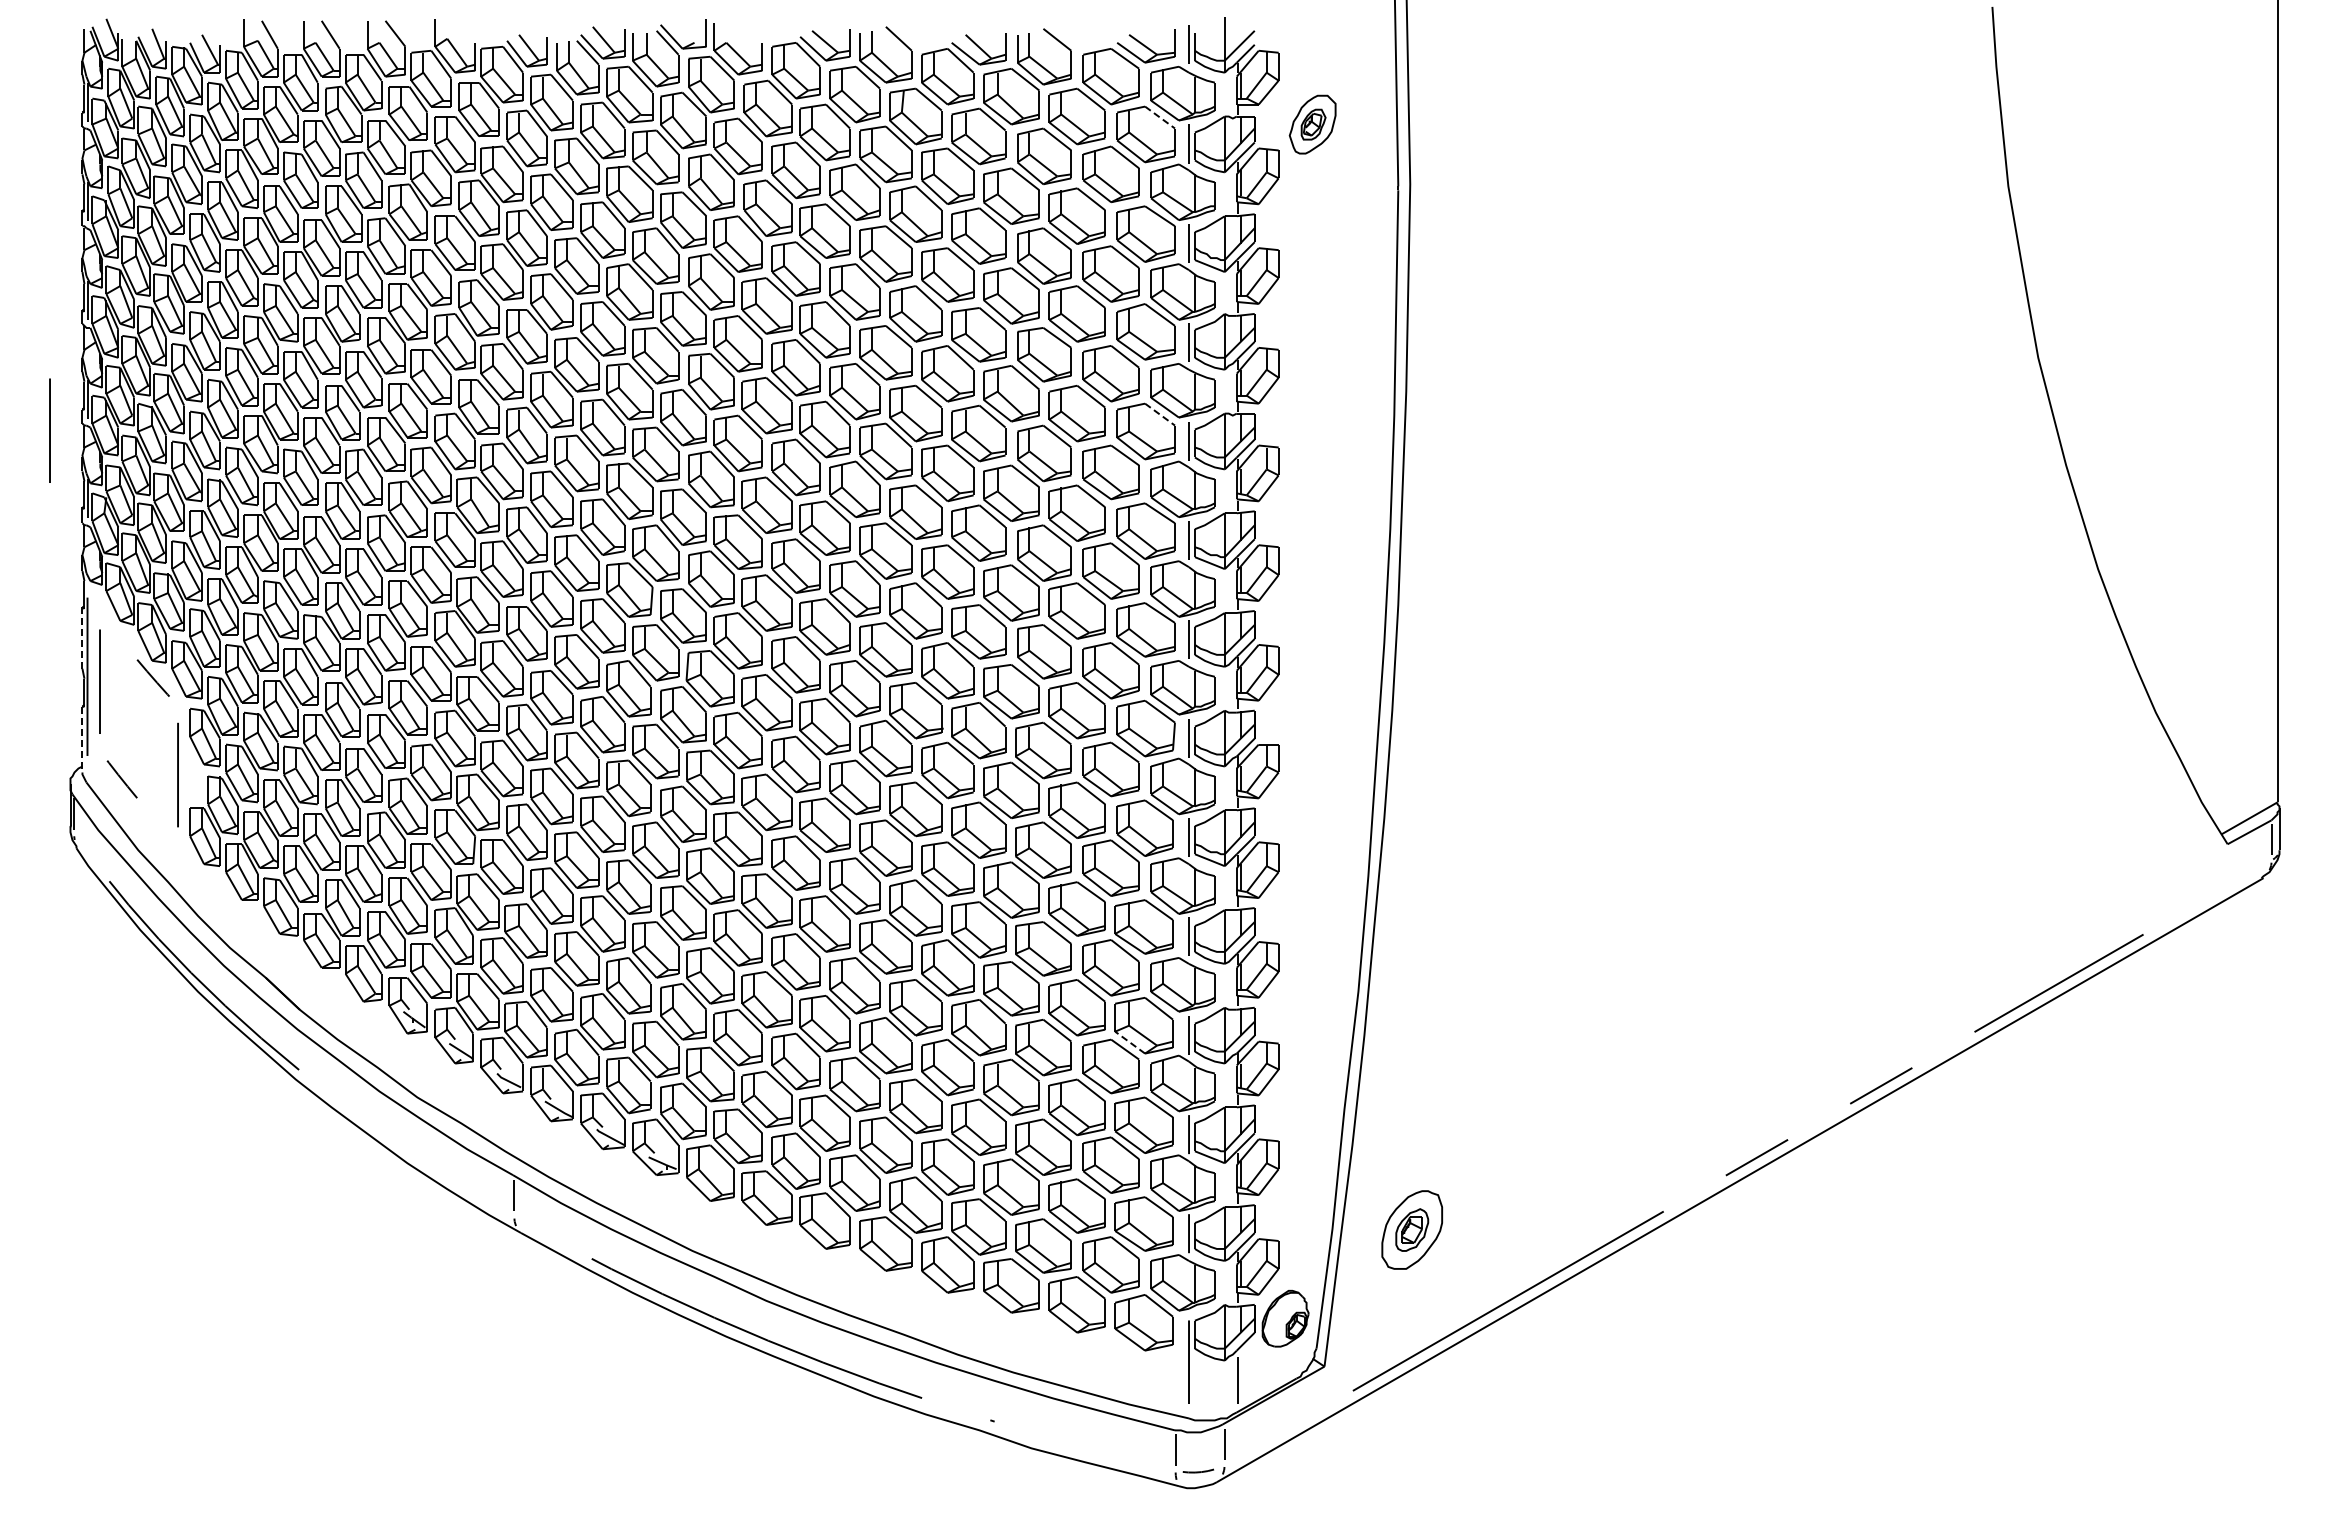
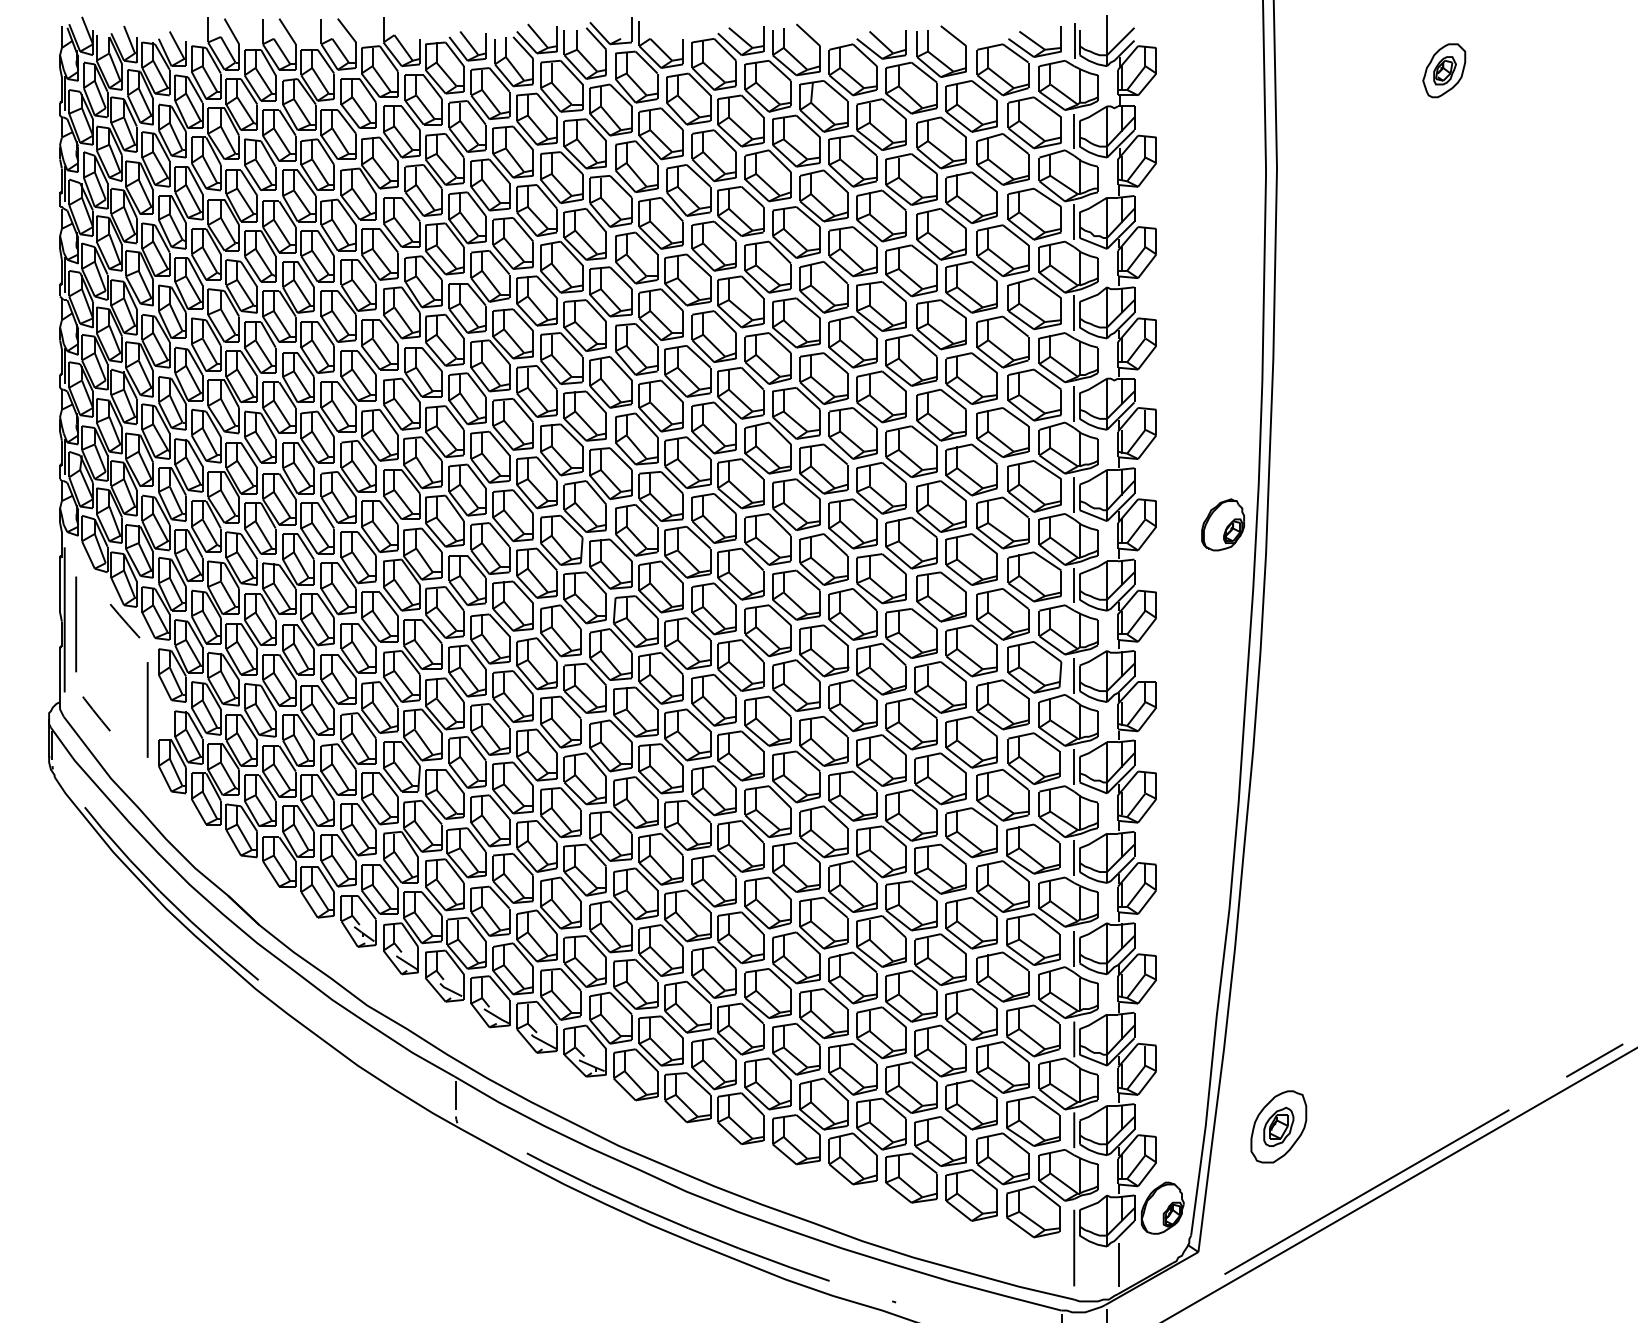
line: (1160, 117) -> (1048, 107), dashed -> solid
part: (1312, 124) -> (1444, 70), moved
line: (1160, 414) -> (1048, 379), dashed -> solid
line: (49, 430) -> (29, 394), removed
part: (1351, 572) -> (1223, 524), added
line: (82, 637) -> (60, 583), dashed -> solid
line: (82, 739) -> (60, 677), dashed -> solid
line: (1130, 1042) -> (1020, 955), dashed -> solid

